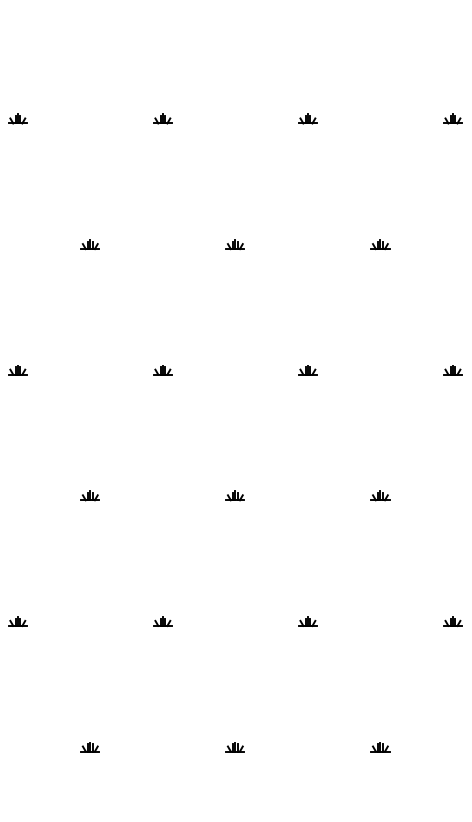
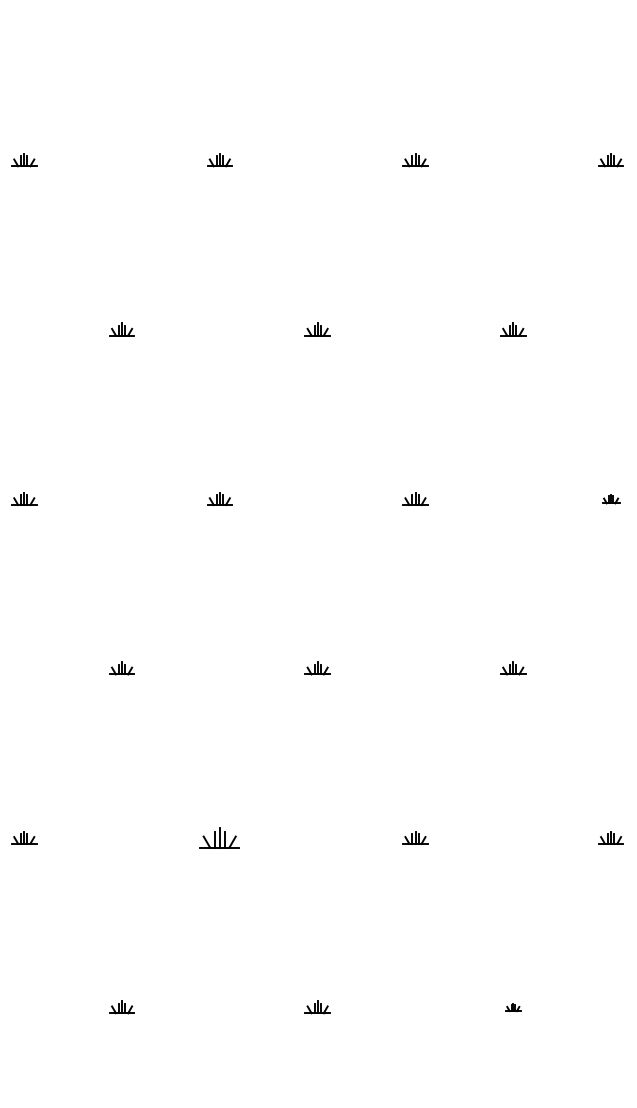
part: (452, 370) -> (610, 499), size x0.7
part: (162, 621) -> (219, 837), size x1.6
part: (380, 747) -> (513, 1007), size x0.6

